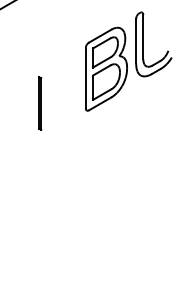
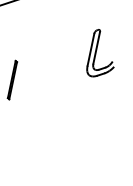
part: (106, 68) -> (65, 64), removed

